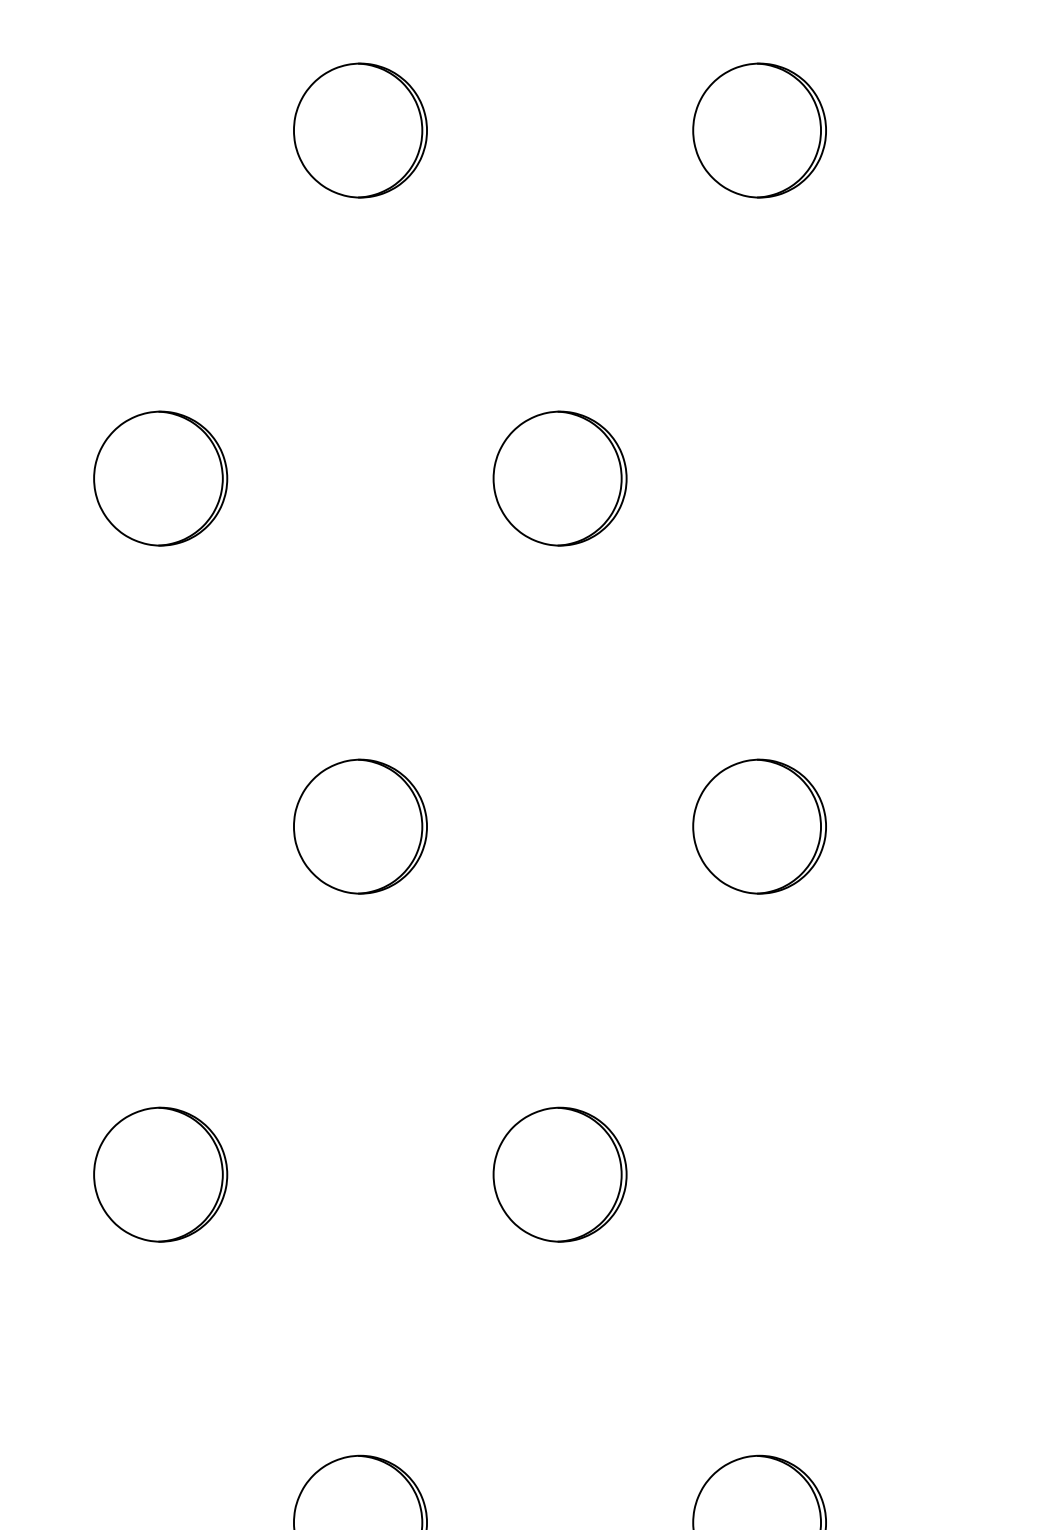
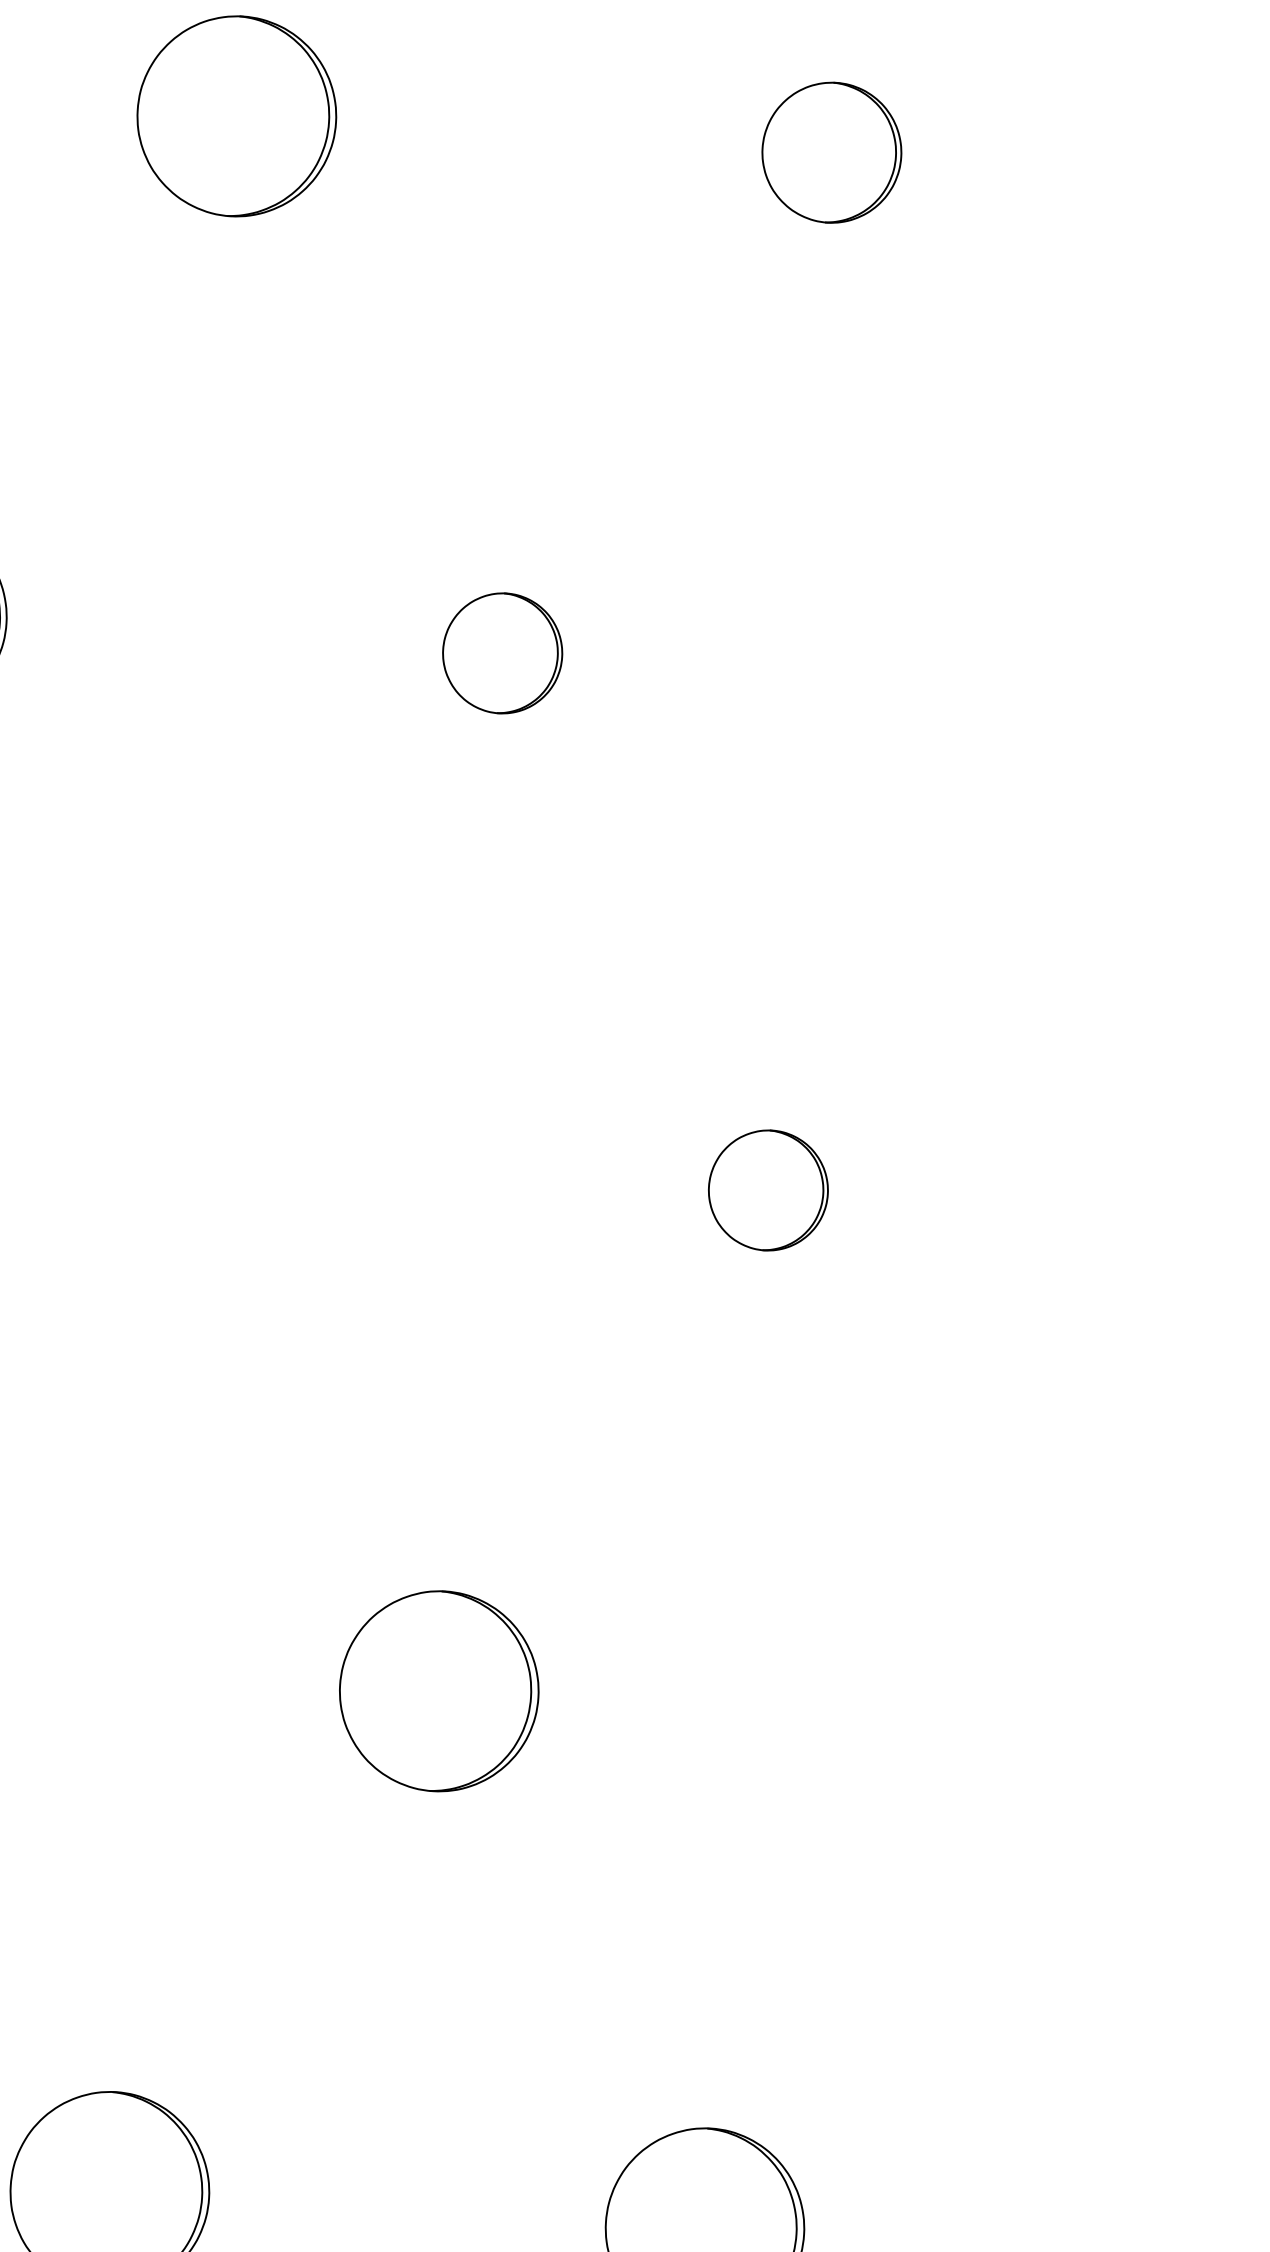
part: (759, 130) -> (831, 152), size x0.7
part: (559, 478) -> (501, 653), size x0.6
part: (360, 826) -> (173, 1153), removed
part: (759, 826) -> (768, 1190), size x0.6

